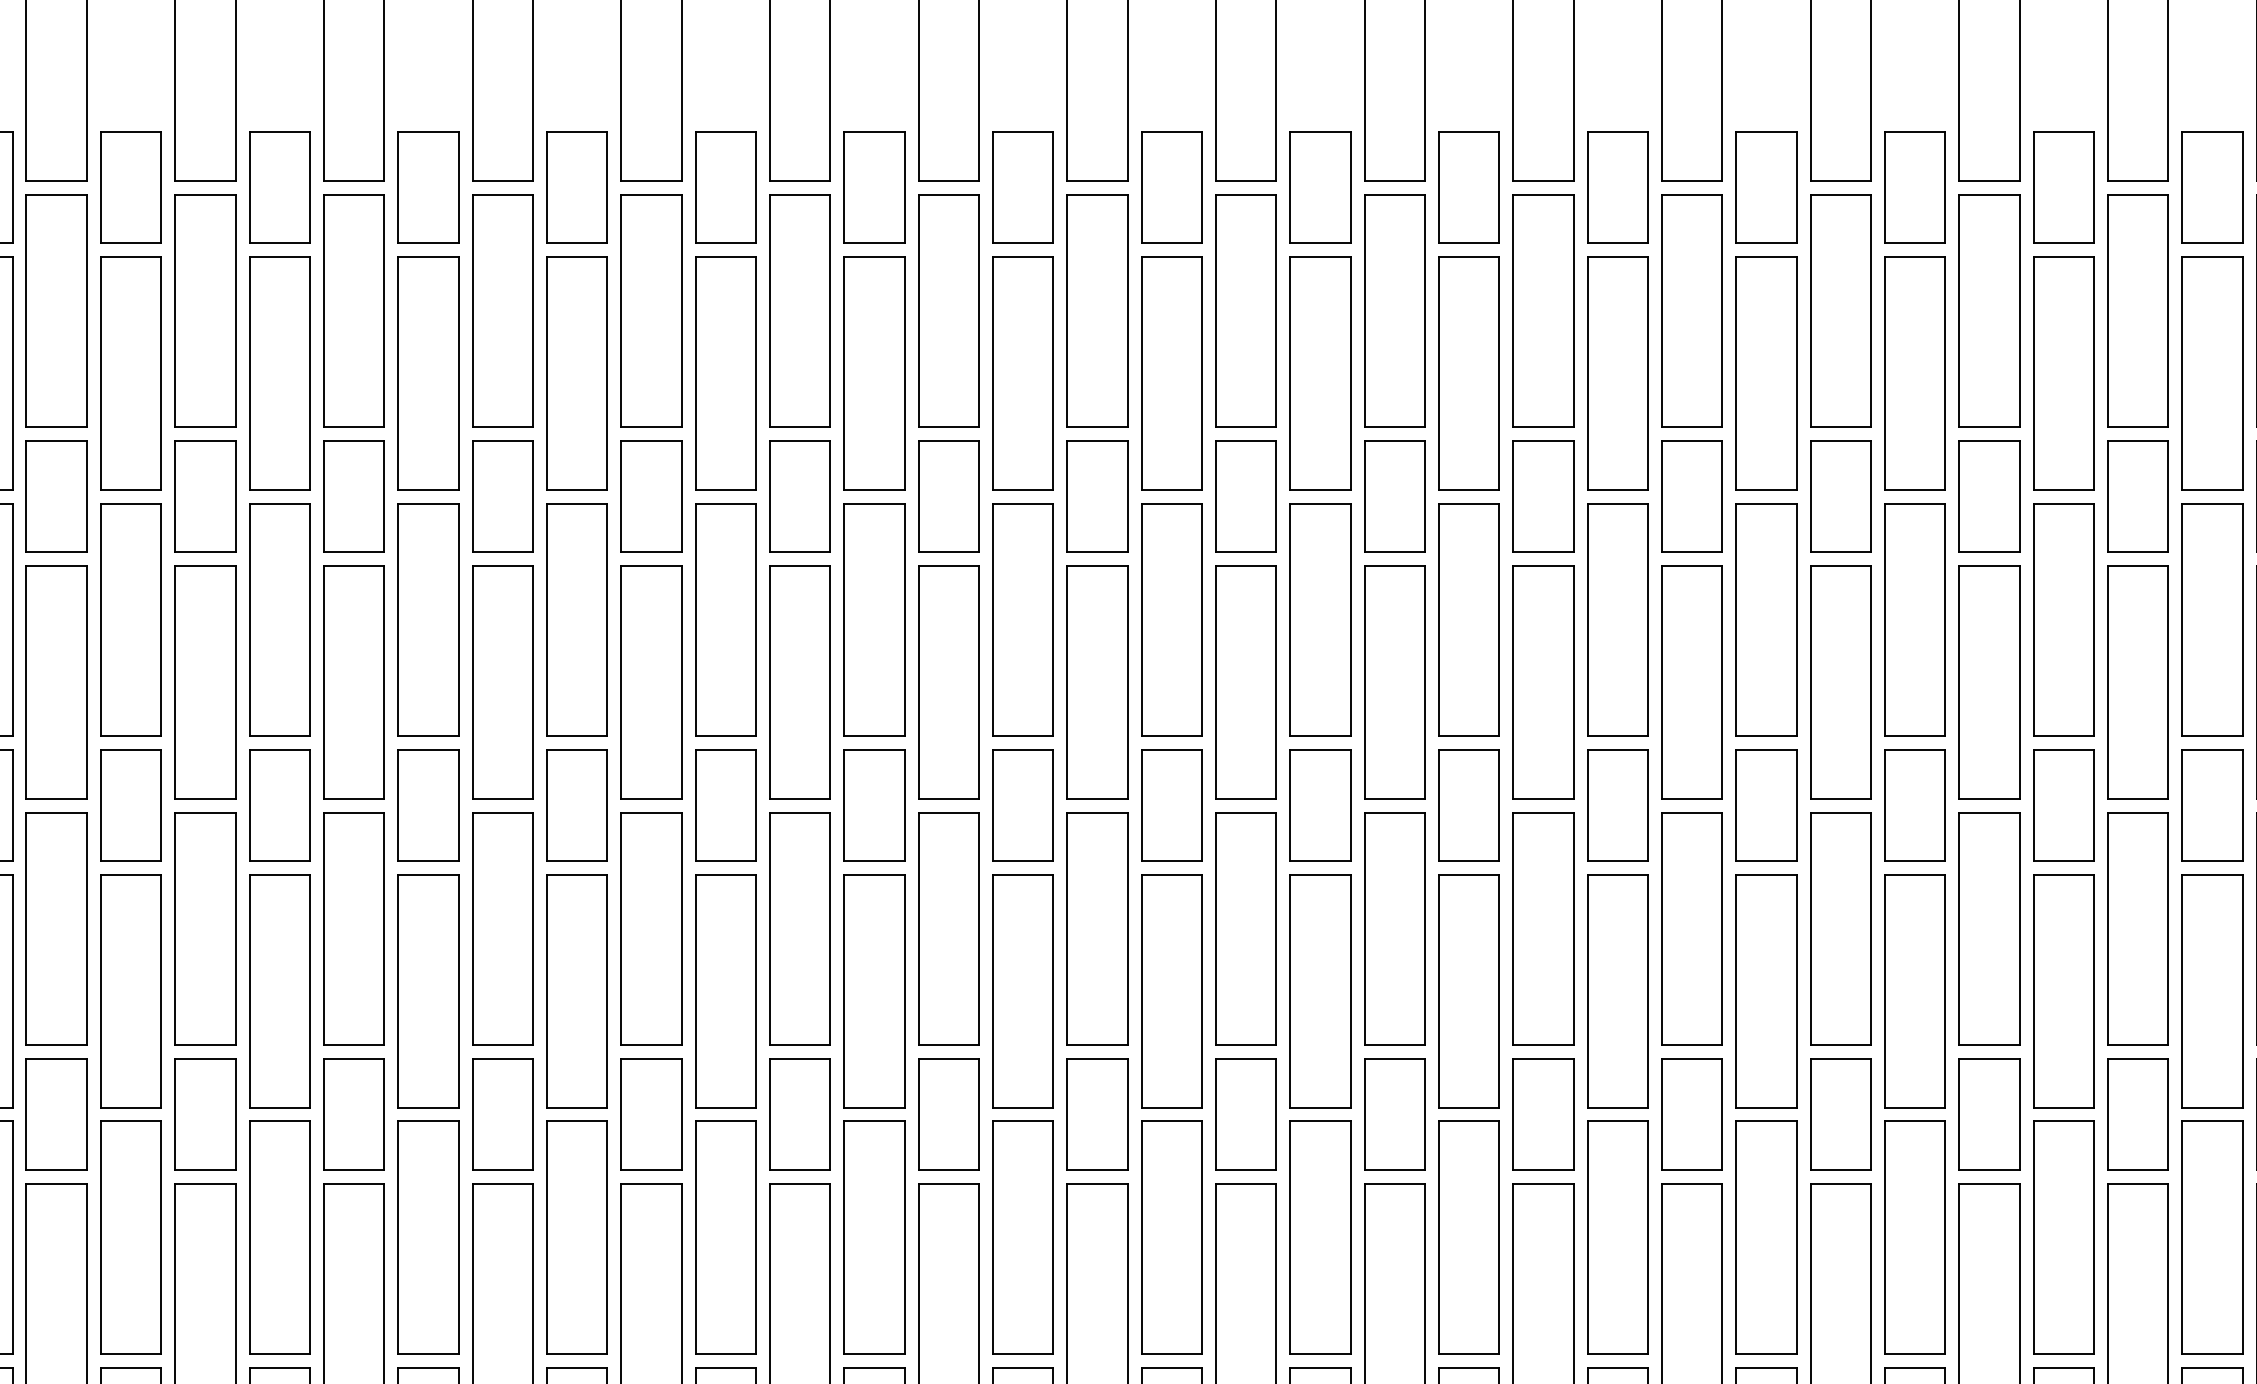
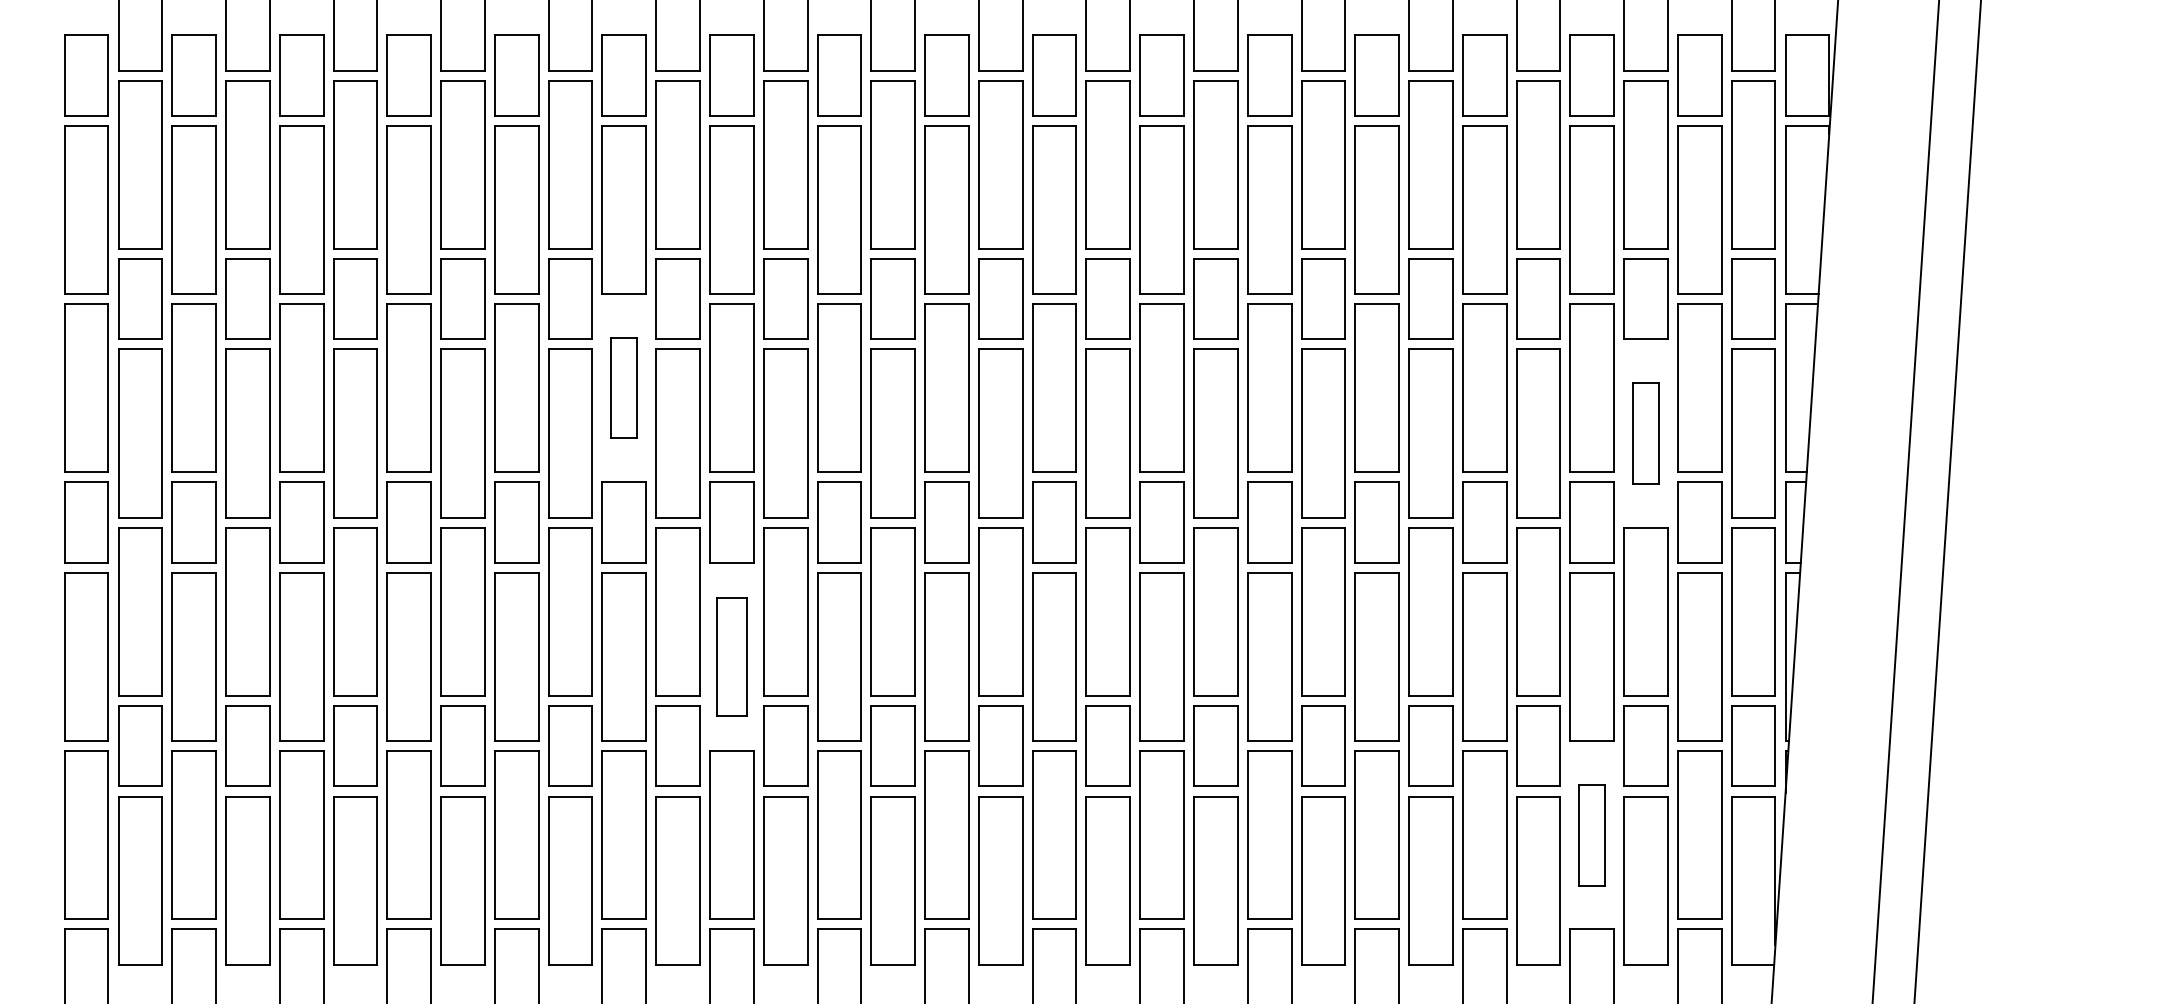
part: (724, 618) -> (623, 387), size x0.6
part: (2137, 682) -> (1645, 433), size x0.6
part: (873, 990) -> (731, 656), size x0.7
part: (2062, 1236) -> (1591, 834), size x0.6

